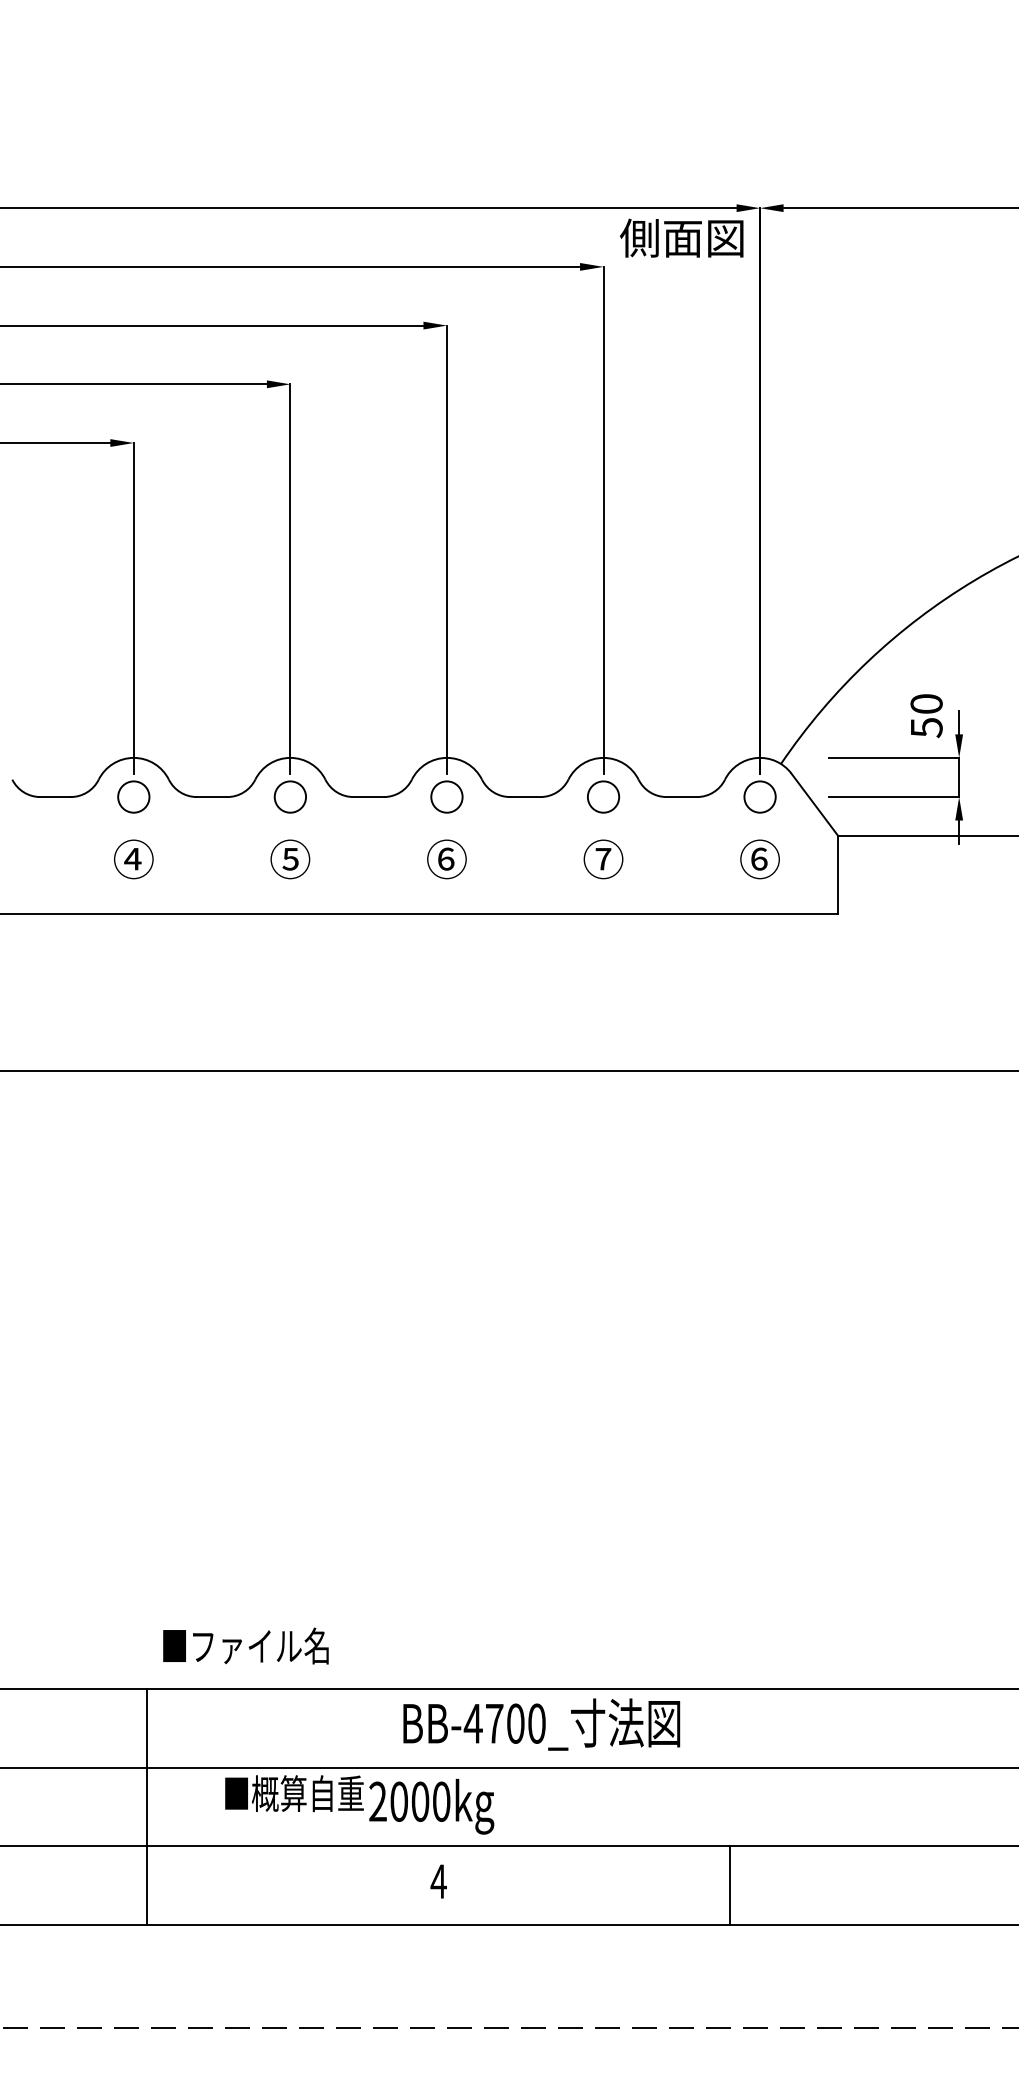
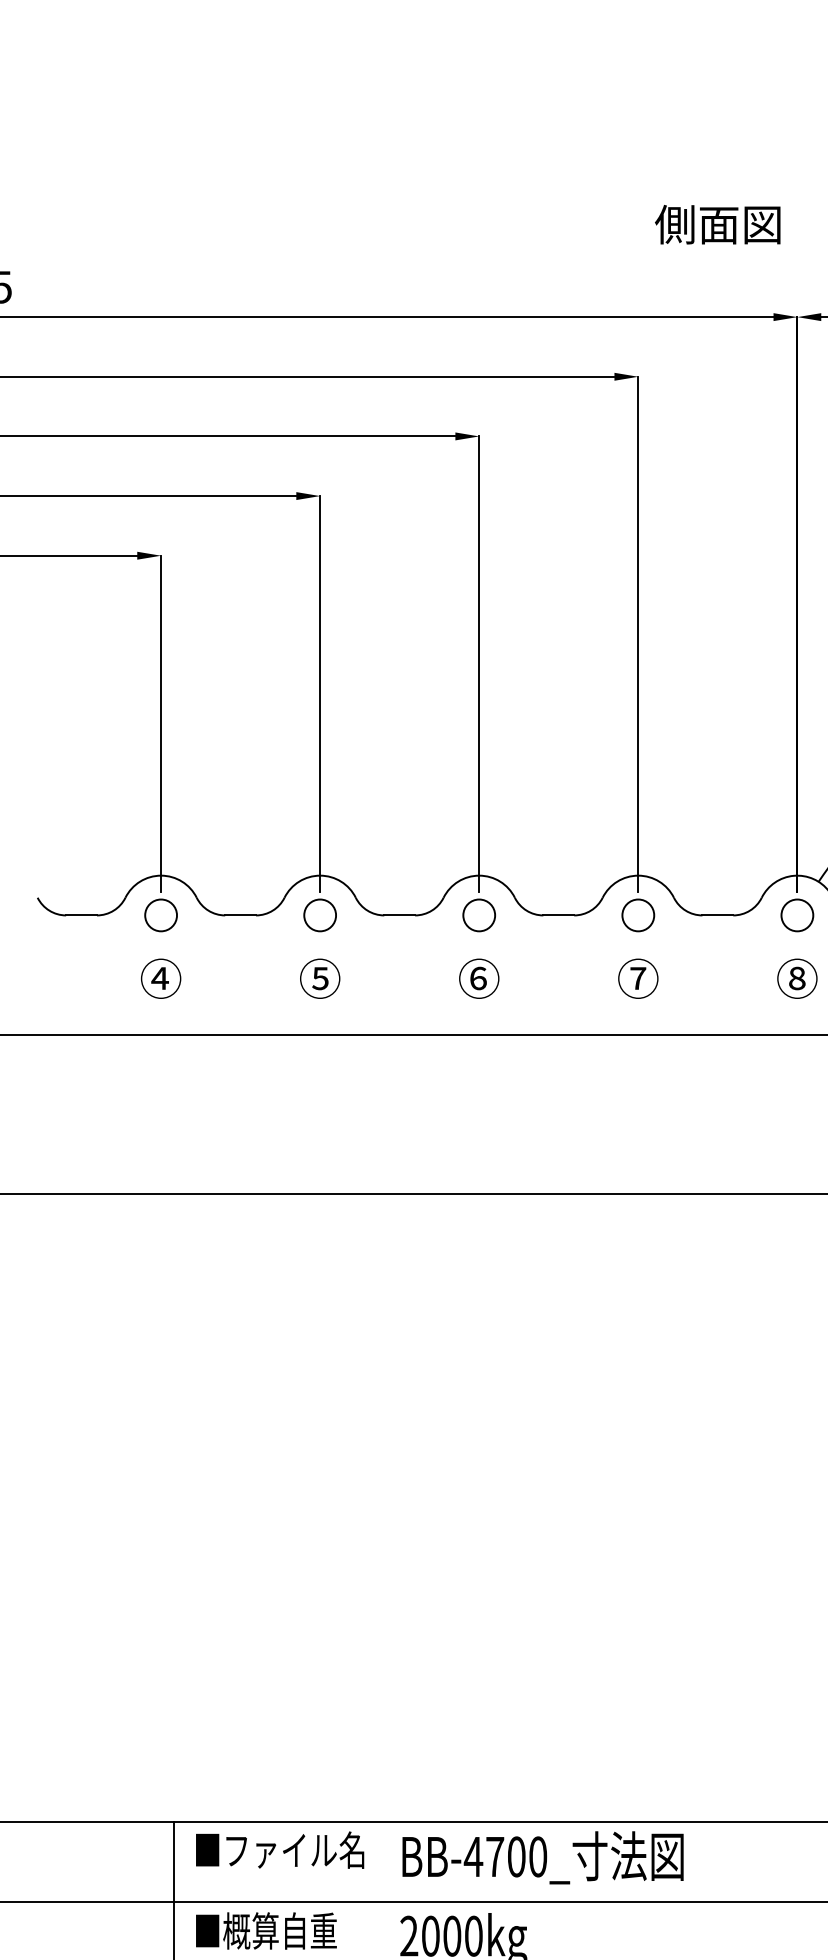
text: (681, 237) -> (717, 223), moved
text: (759, 858) -> (796, 977), ⑥ -> ⑧
text: (245, 1645) -> (279, 1849), moved
text: (541, 1724) -> (542, 1857), moved
text: (294, 1793) -> (266, 1930), moved

